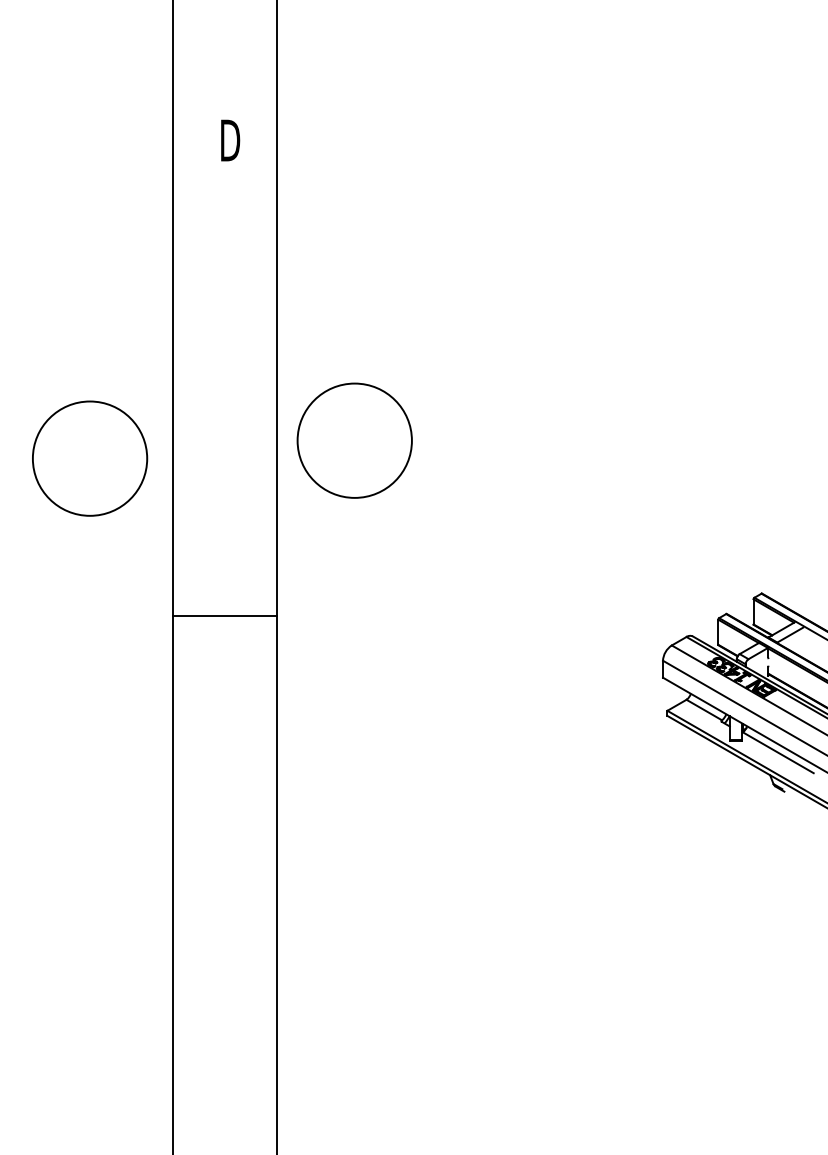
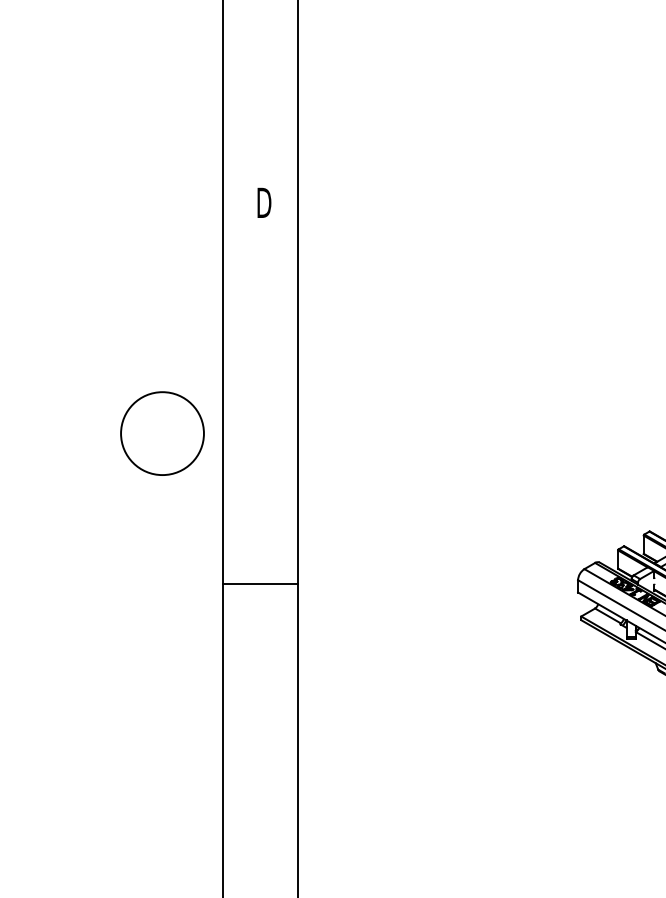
circle: (354, 440) -> (354, 420), removed
line: (225, 615) -> (260, 584), moved

